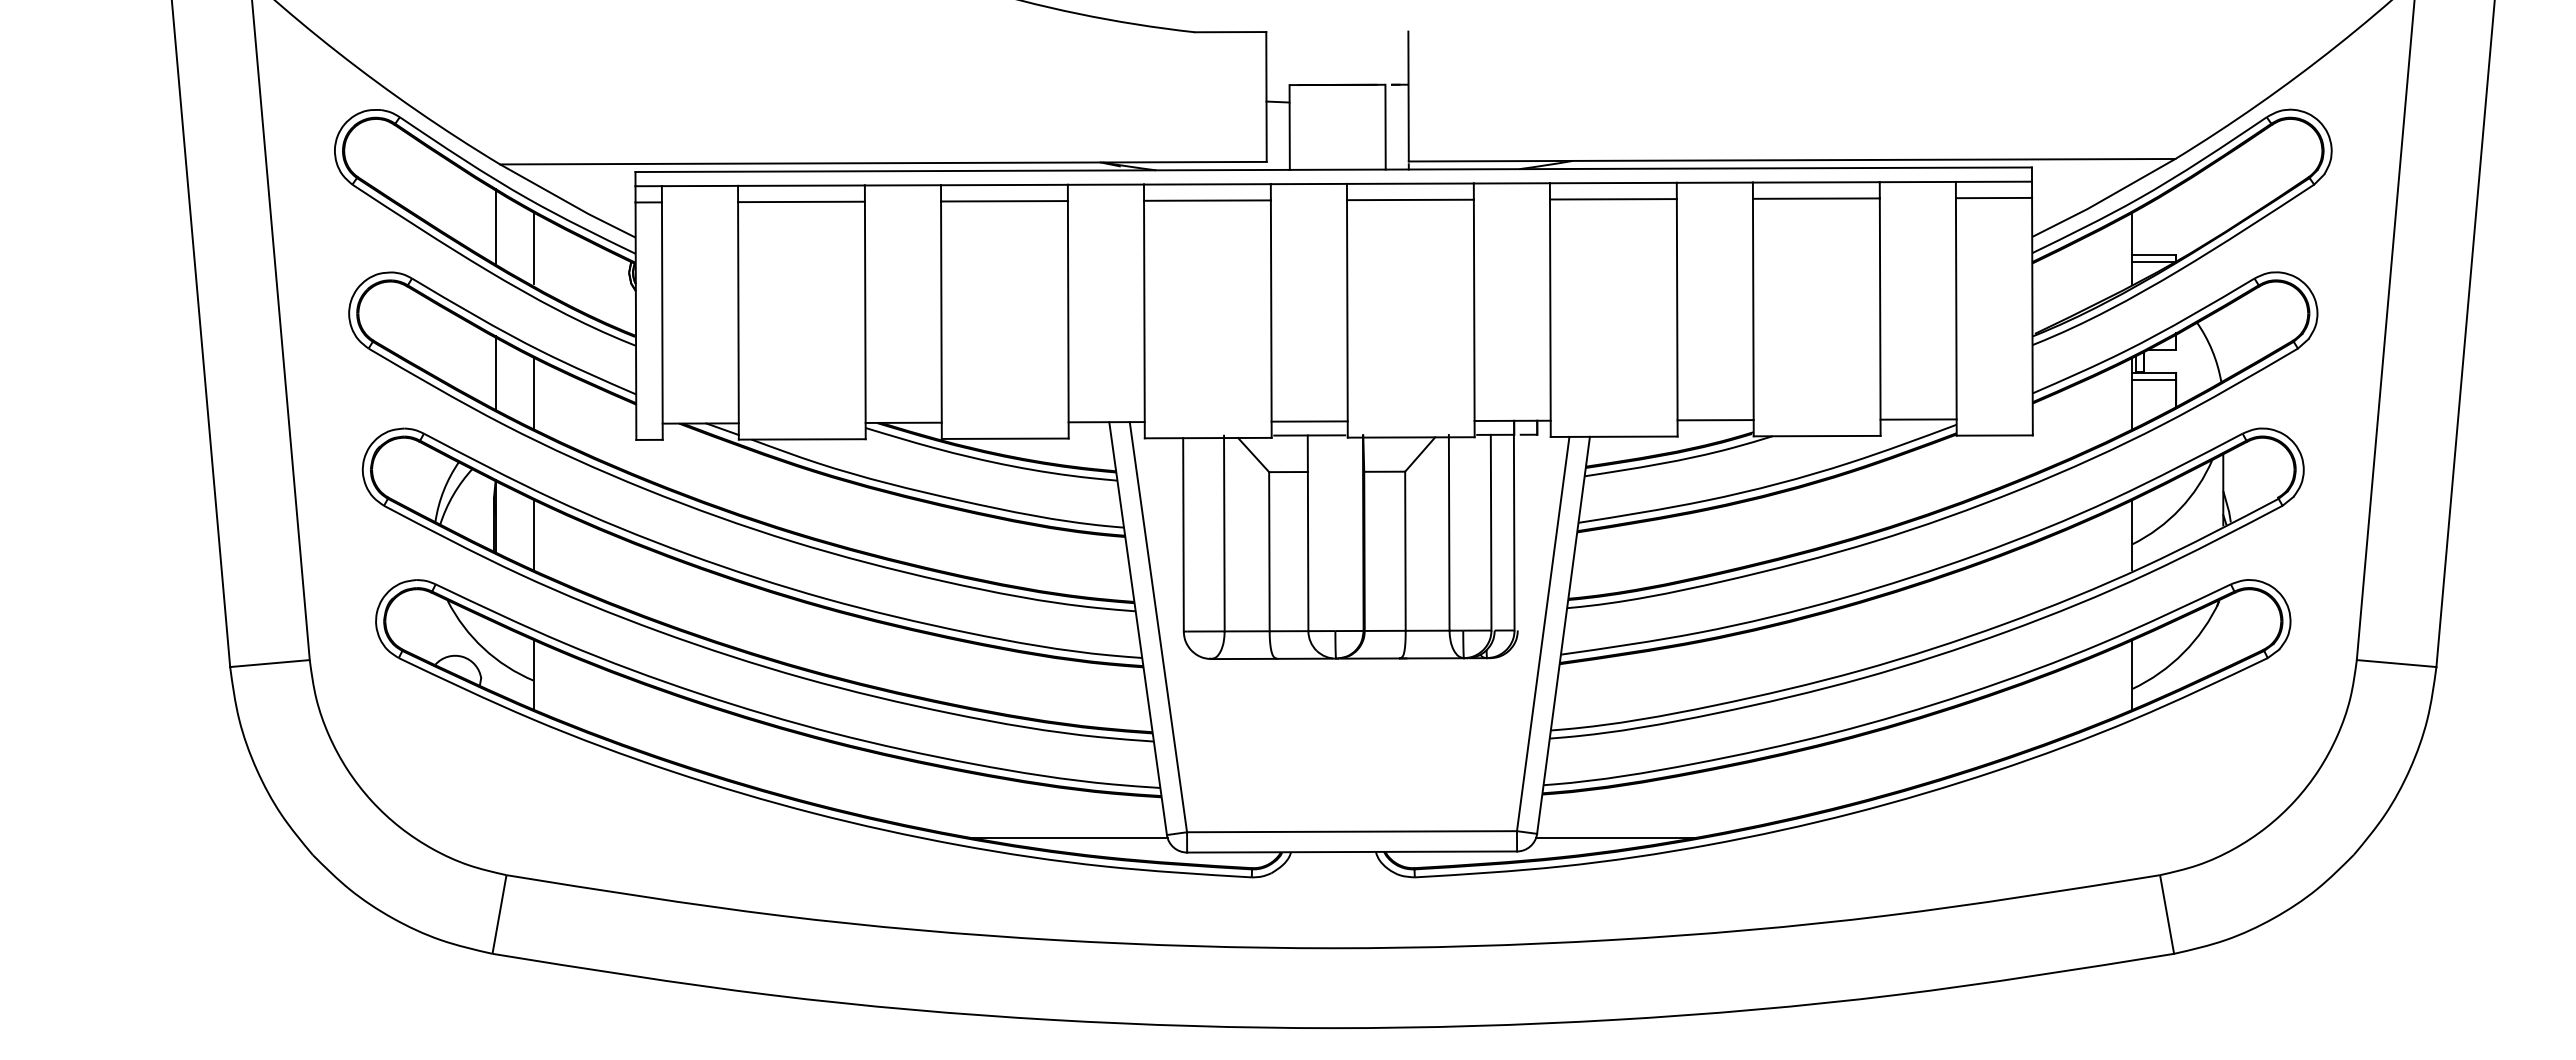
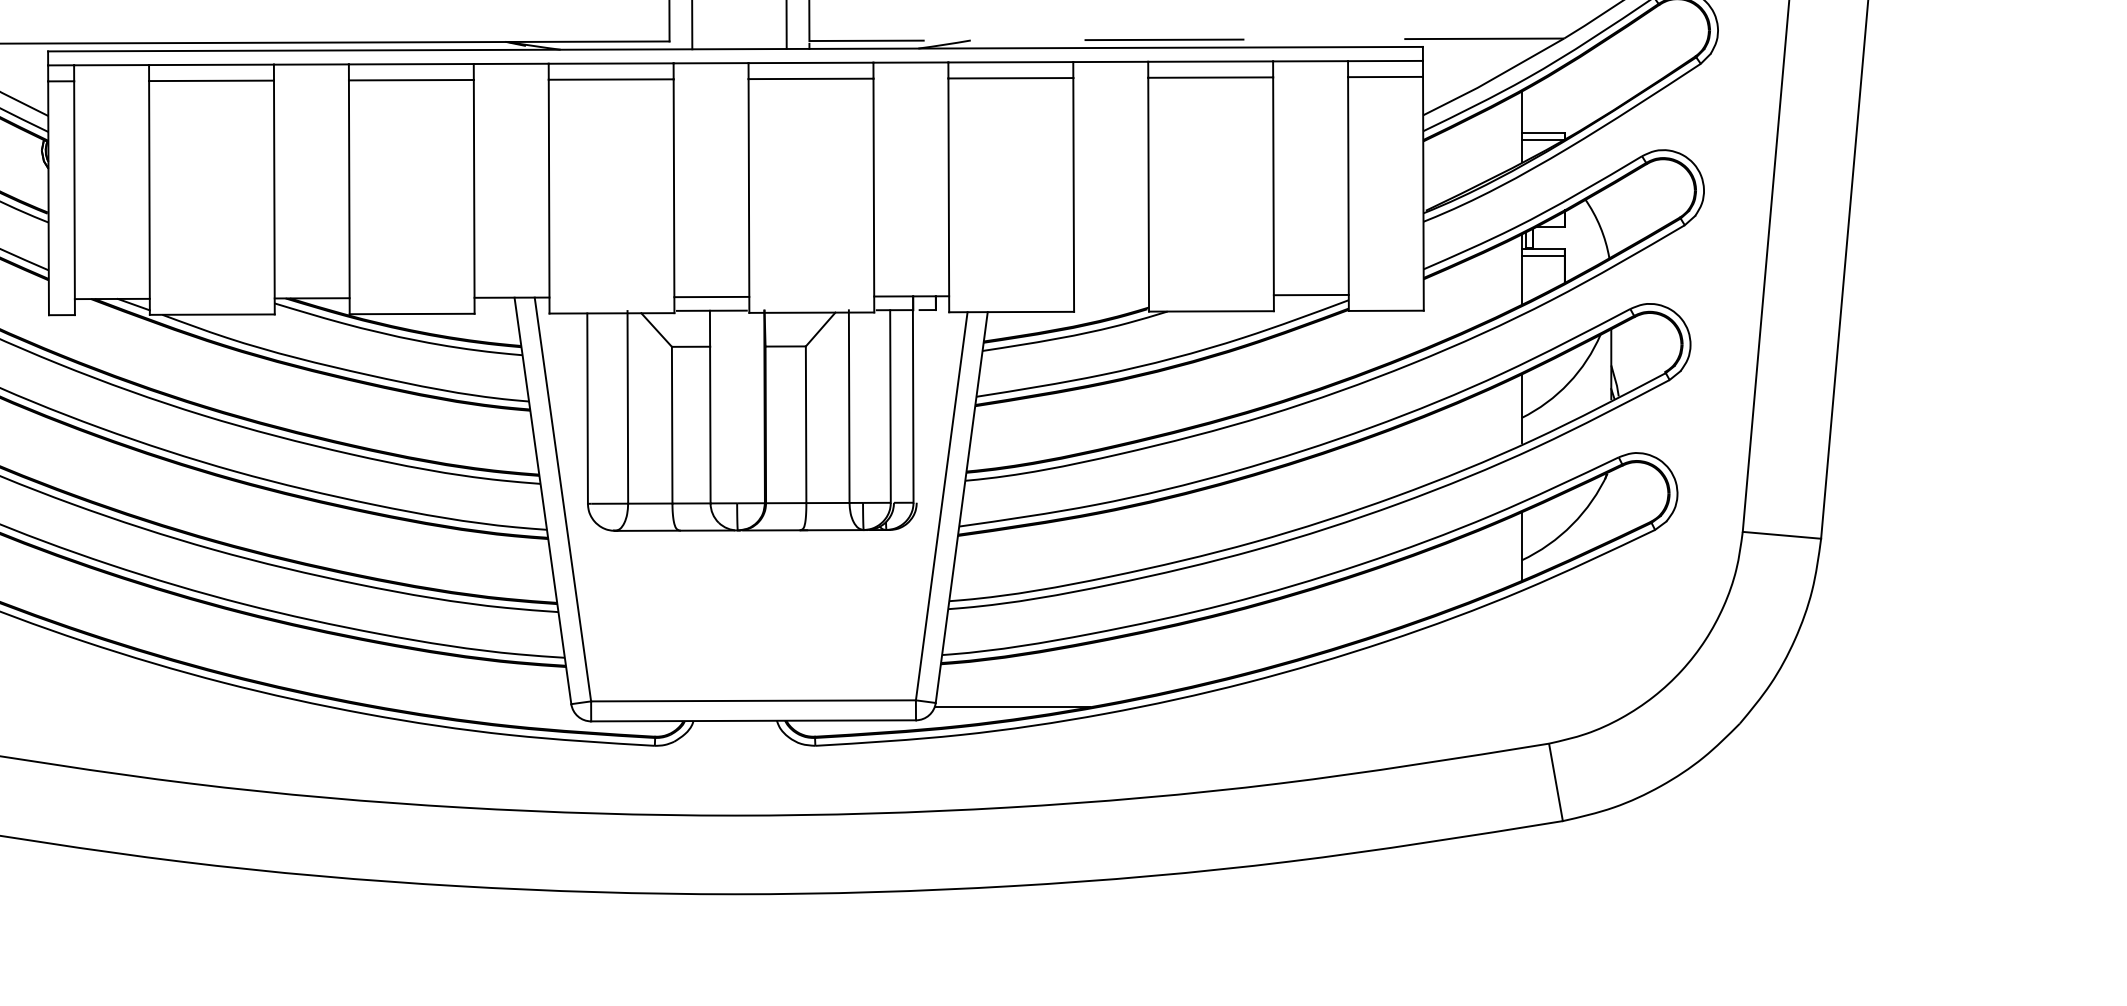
line: (1791, 160) -> (1186, 40), solid -> dashed
line: (1715, 420) -> (1111, 296), removed
line: (1069, 837) -> (475, 706), removed

